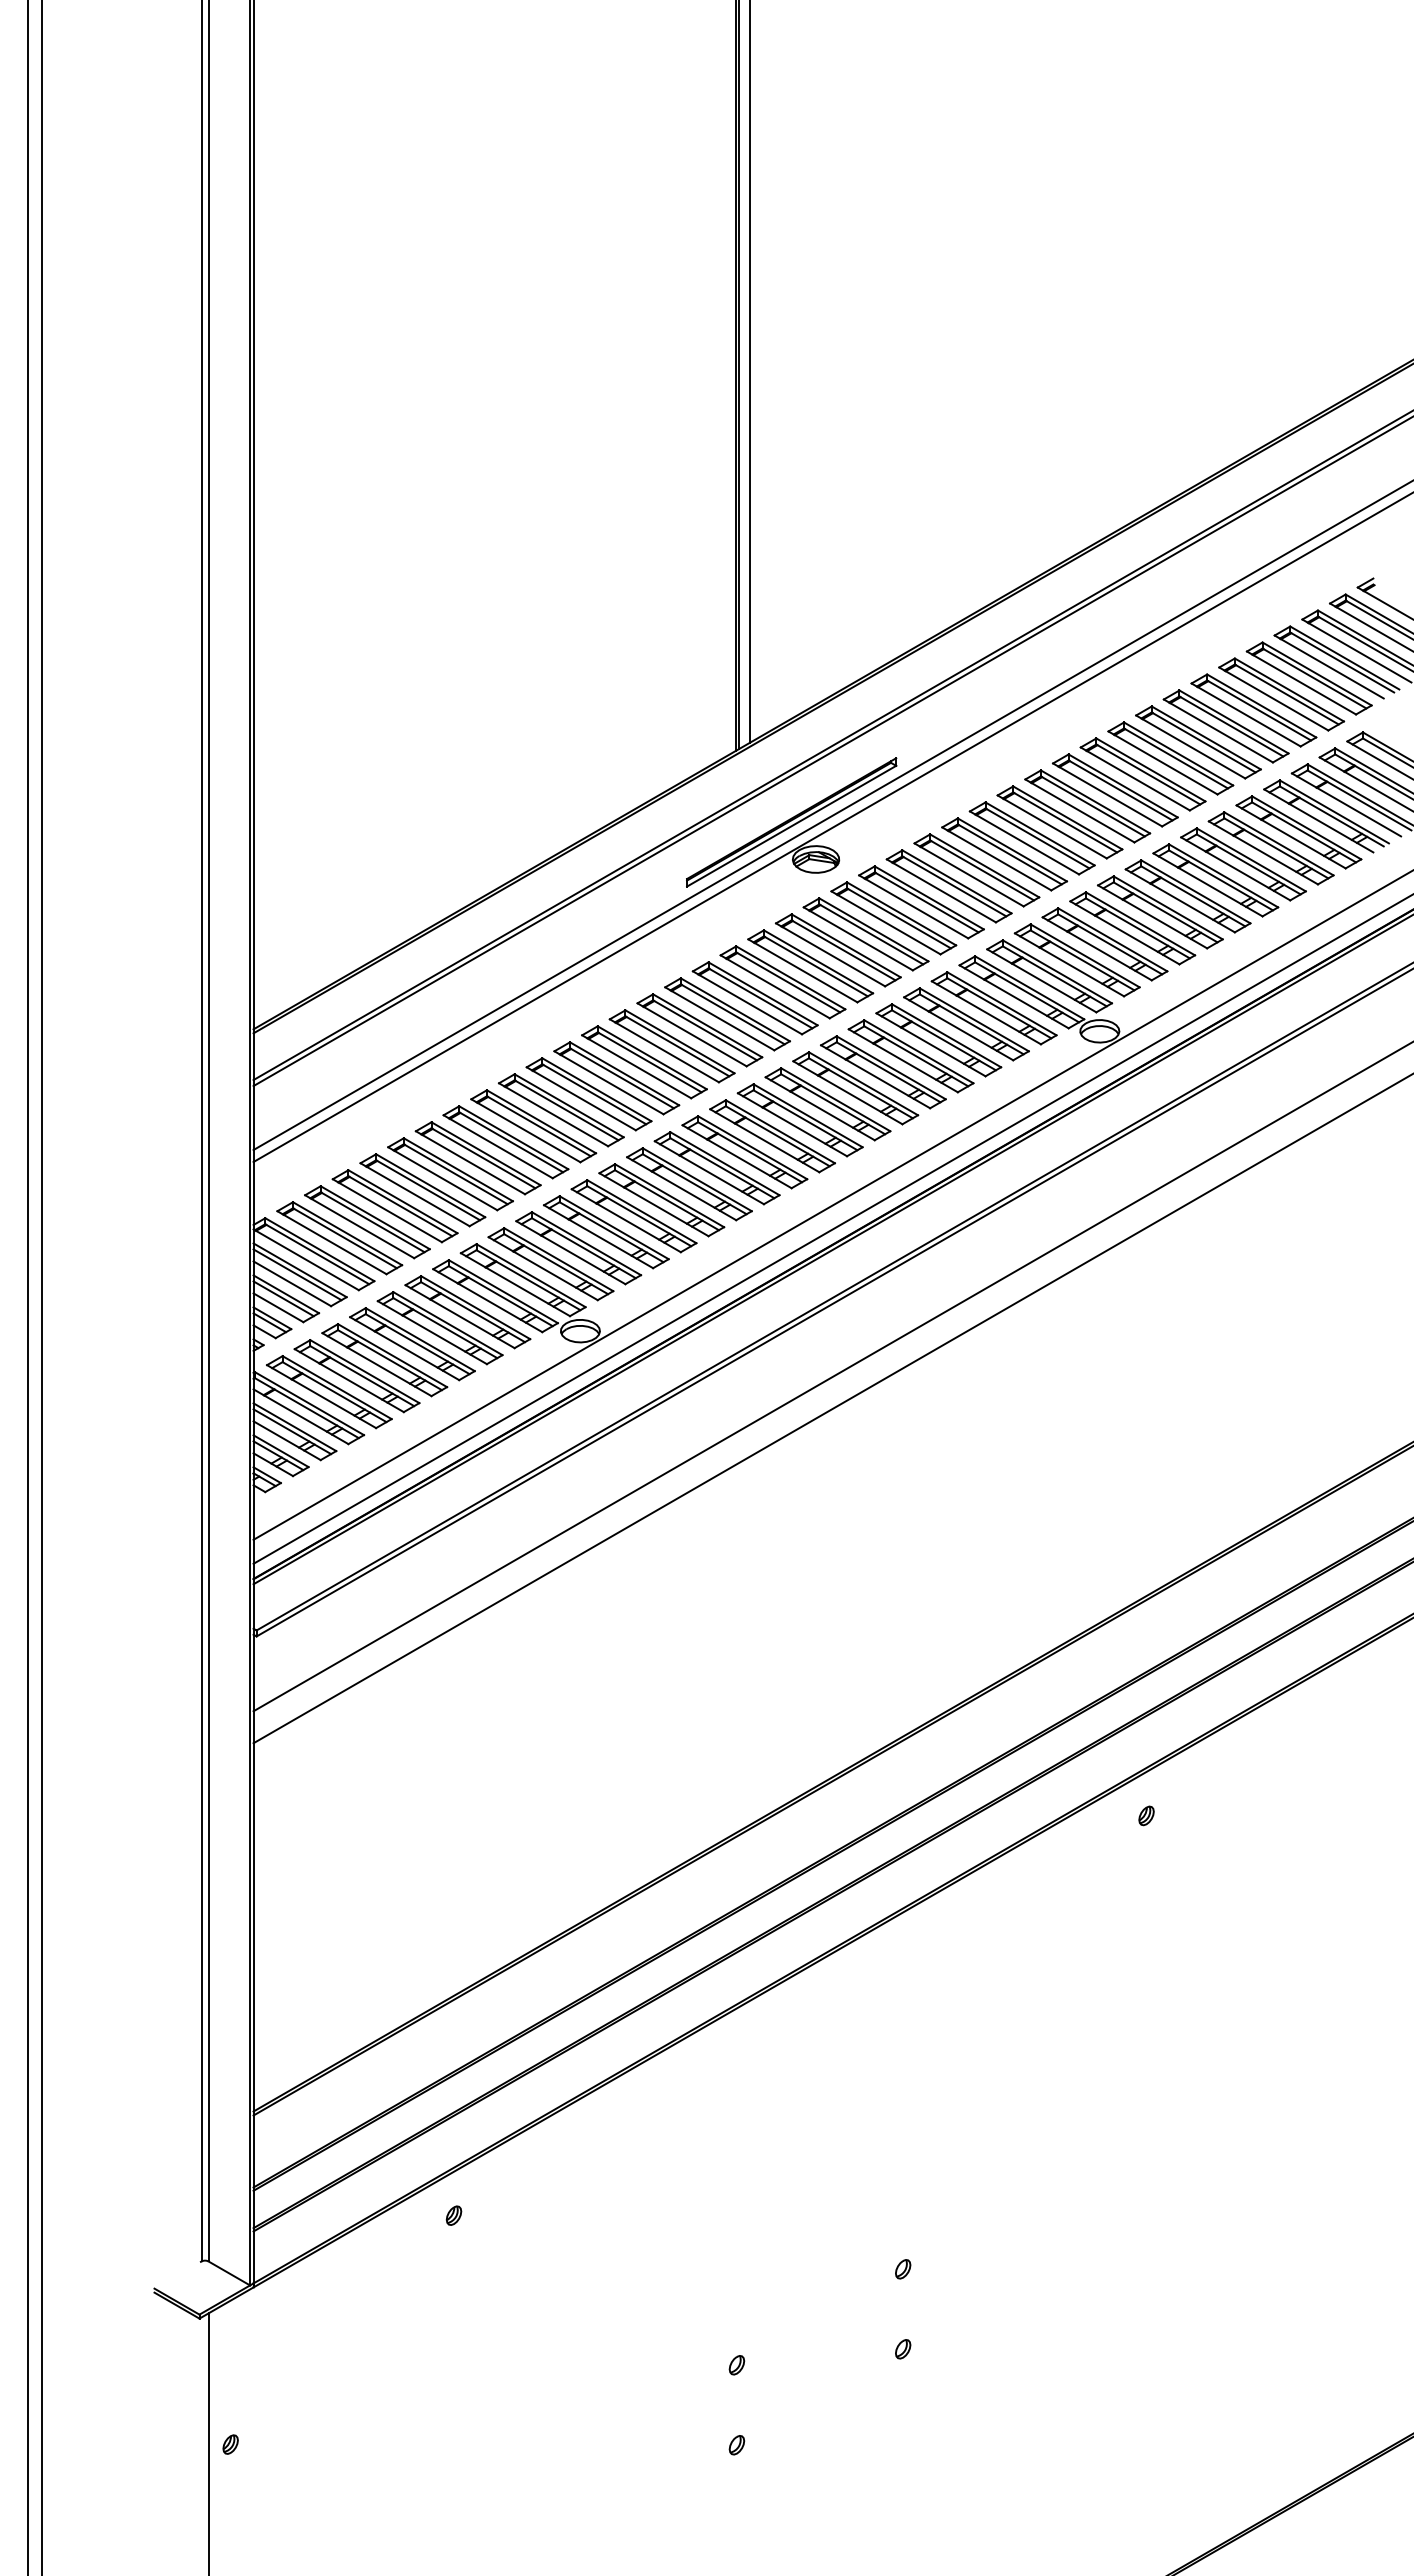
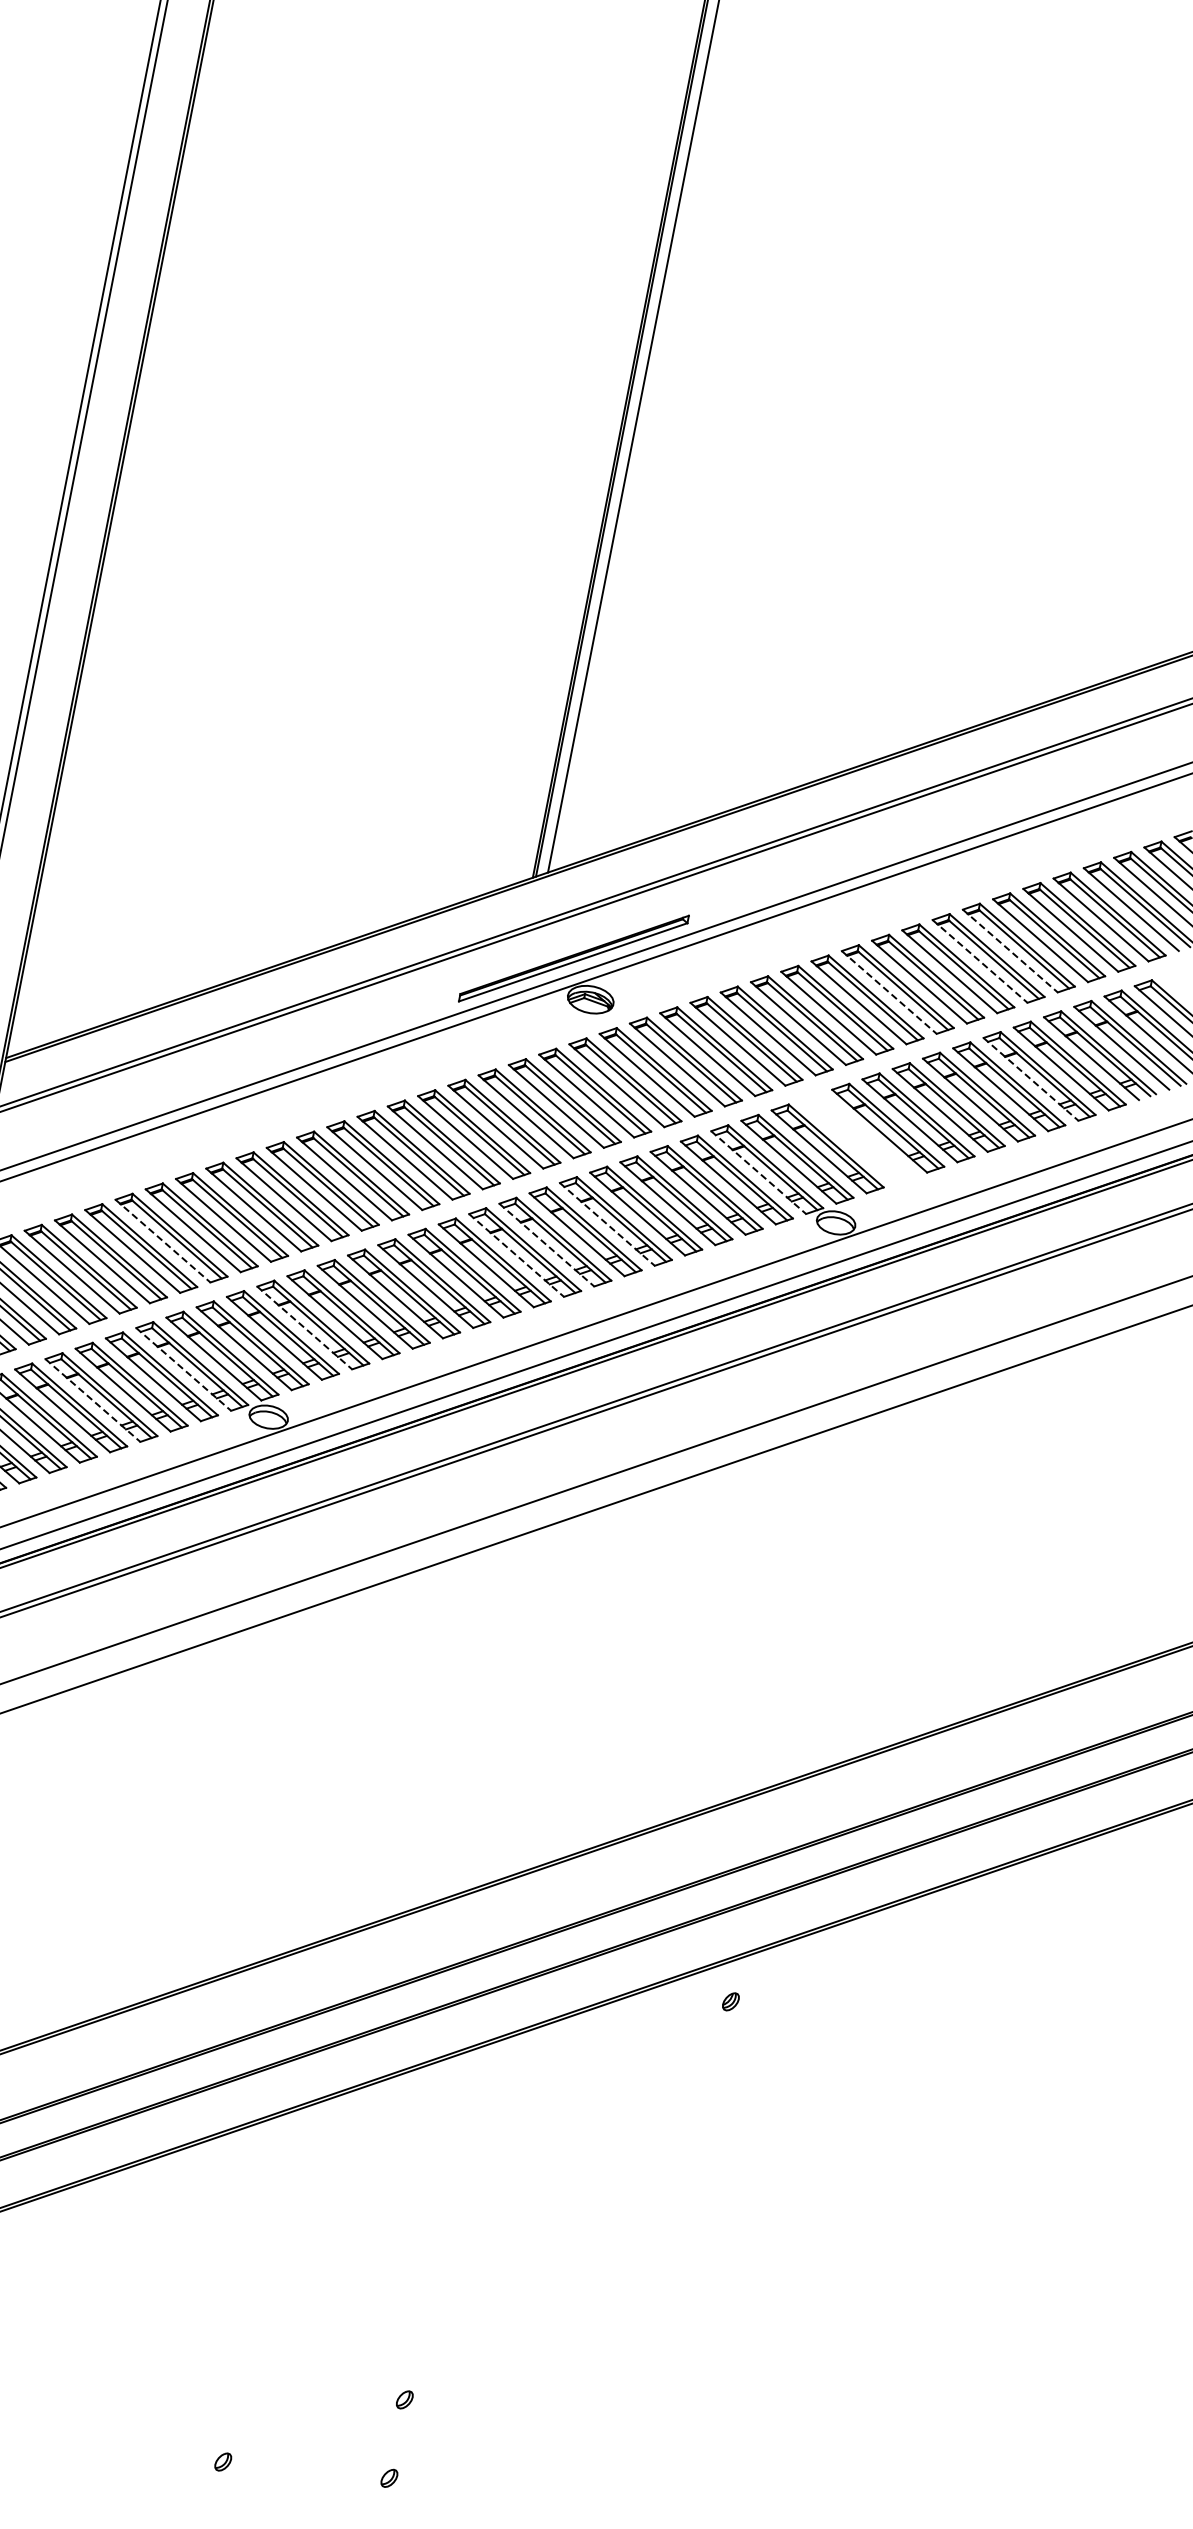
line: (1218, 730) -> (1010, 950), solid -> dashed
line: (1190, 746) -> (979, 960), solid -> dashed
line: (1107, 794) -> (889, 992), solid -> dashed
line: (1263, 852) -> (1031, 1078), solid -> dashed
part: (1104, 944) -> (857, 1138), removed
line: (1014, 996) -> (759, 1172), solid -> dashed
line: (875, 1076) -> (607, 1224), solid -> dashed
line: (820, 1108) -> (547, 1244), solid -> dashed
line: (792, 1124) -> (516, 1255), solid -> dashed
line: (442, 1178) -> (162, 1240), solid -> dashed
line: (598, 1236) -> (304, 1327), solid -> dashed
line: (487, 1300) -> (183, 1369), solid -> dashed
line: (404, 1348) -> (92, 1400), solid -> dashed

